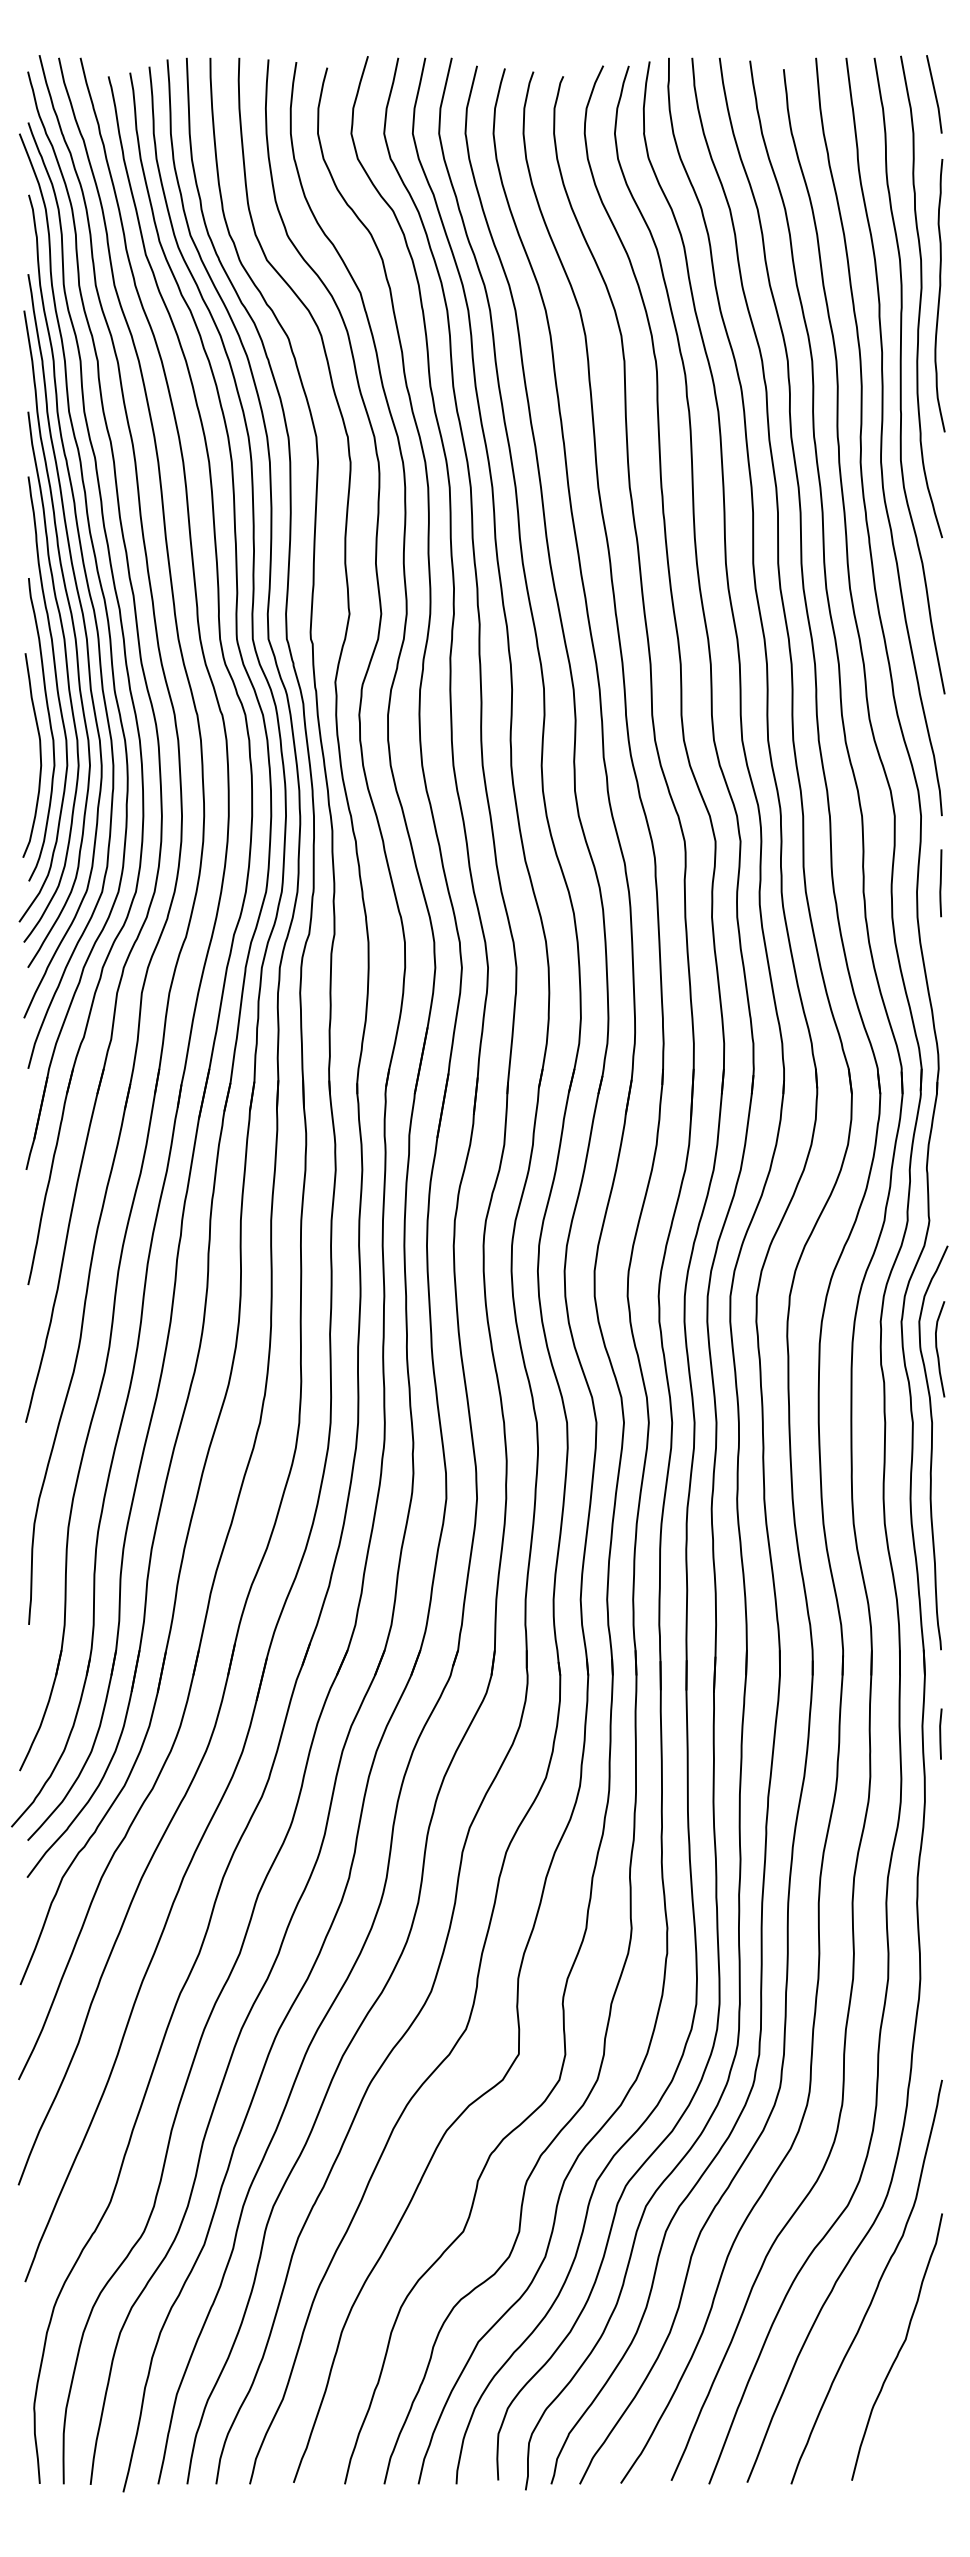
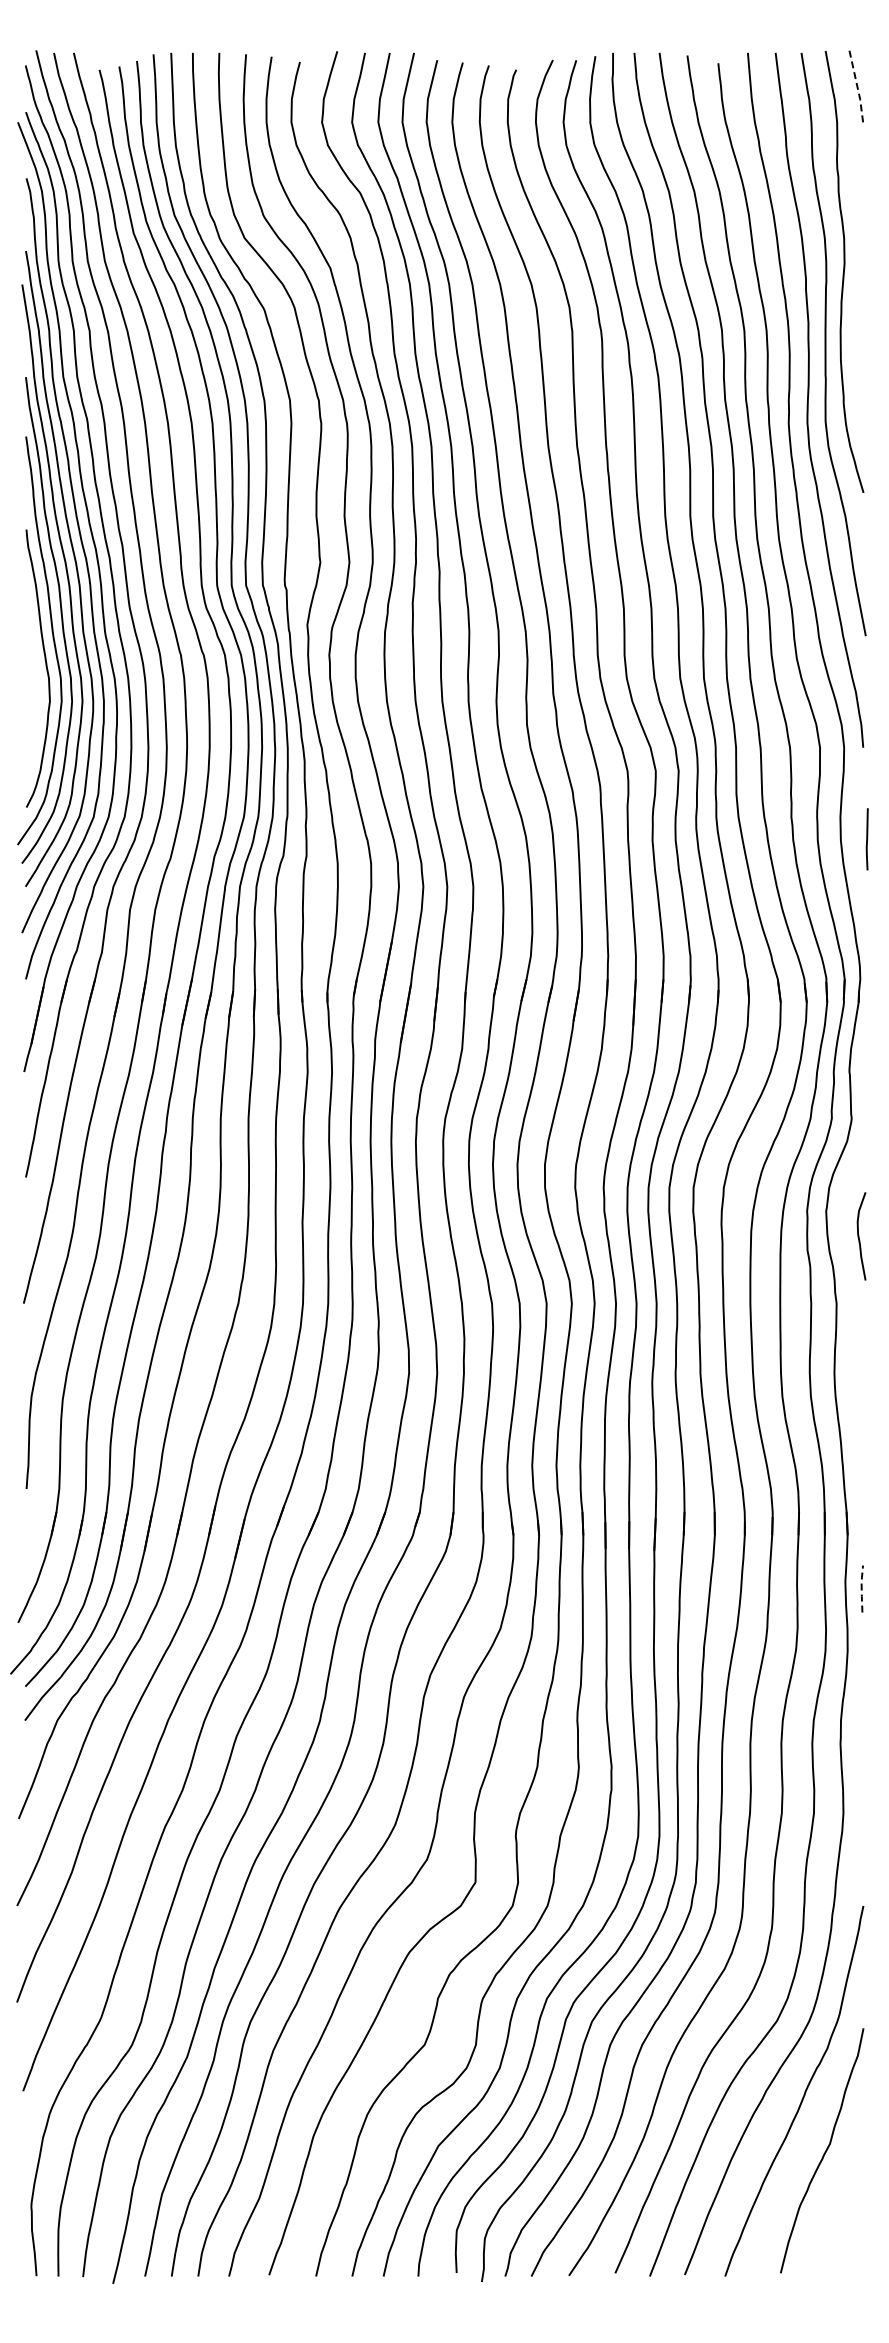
line: (935, 94) -> (857, 86), solid -> dashed
curve: (940, 295) -> (861, 270), removed
curve: (39, 754) -> (36, 691), removed
line: (940, 883) -> (866, 839), moved
curve: (932, 1447) -> (854, 1326), removed
line: (940, 1733) -> (861, 1588), solid -> dashed

